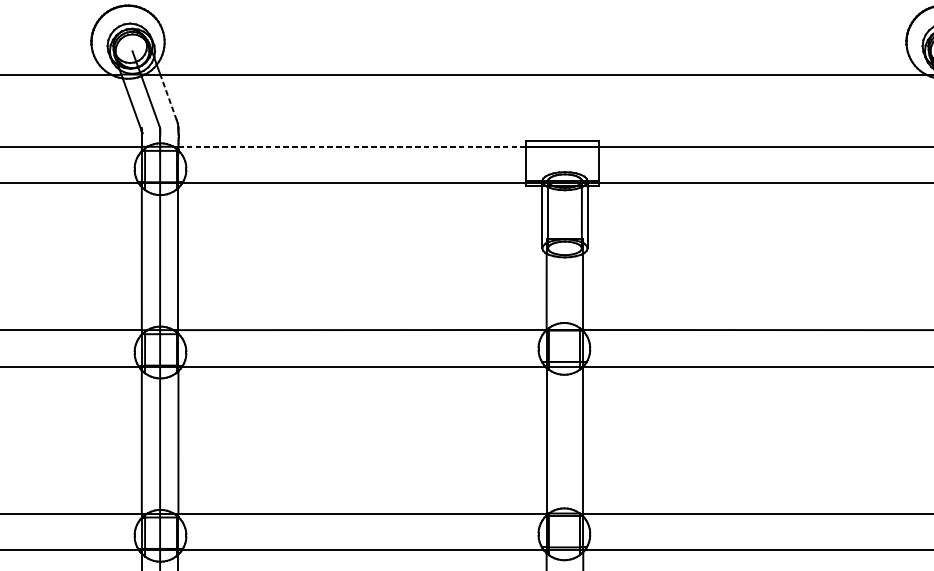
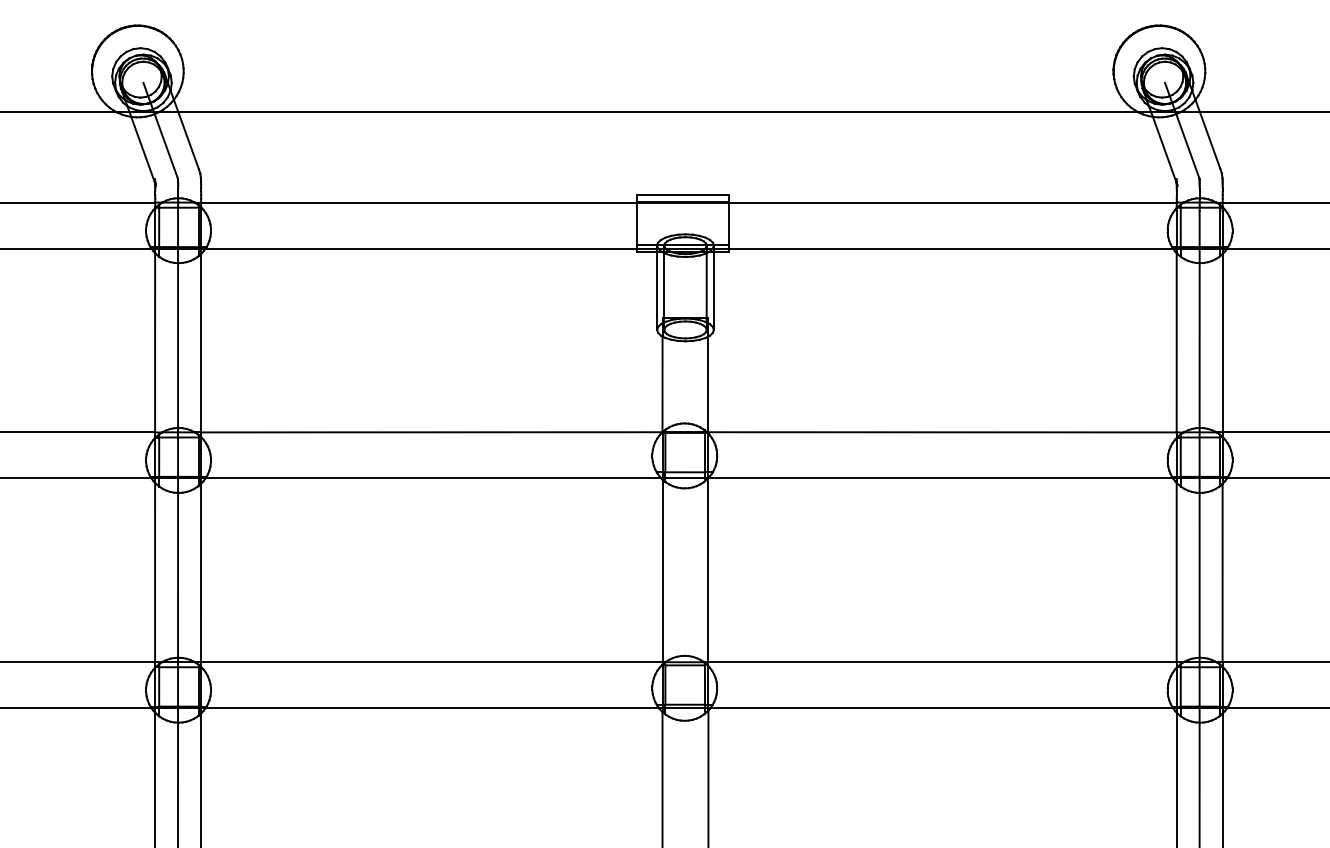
line: (168, 97) -> (188, 140), dashed -> solid
line: (351, 146) -> (418, 202), dashed -> solid

